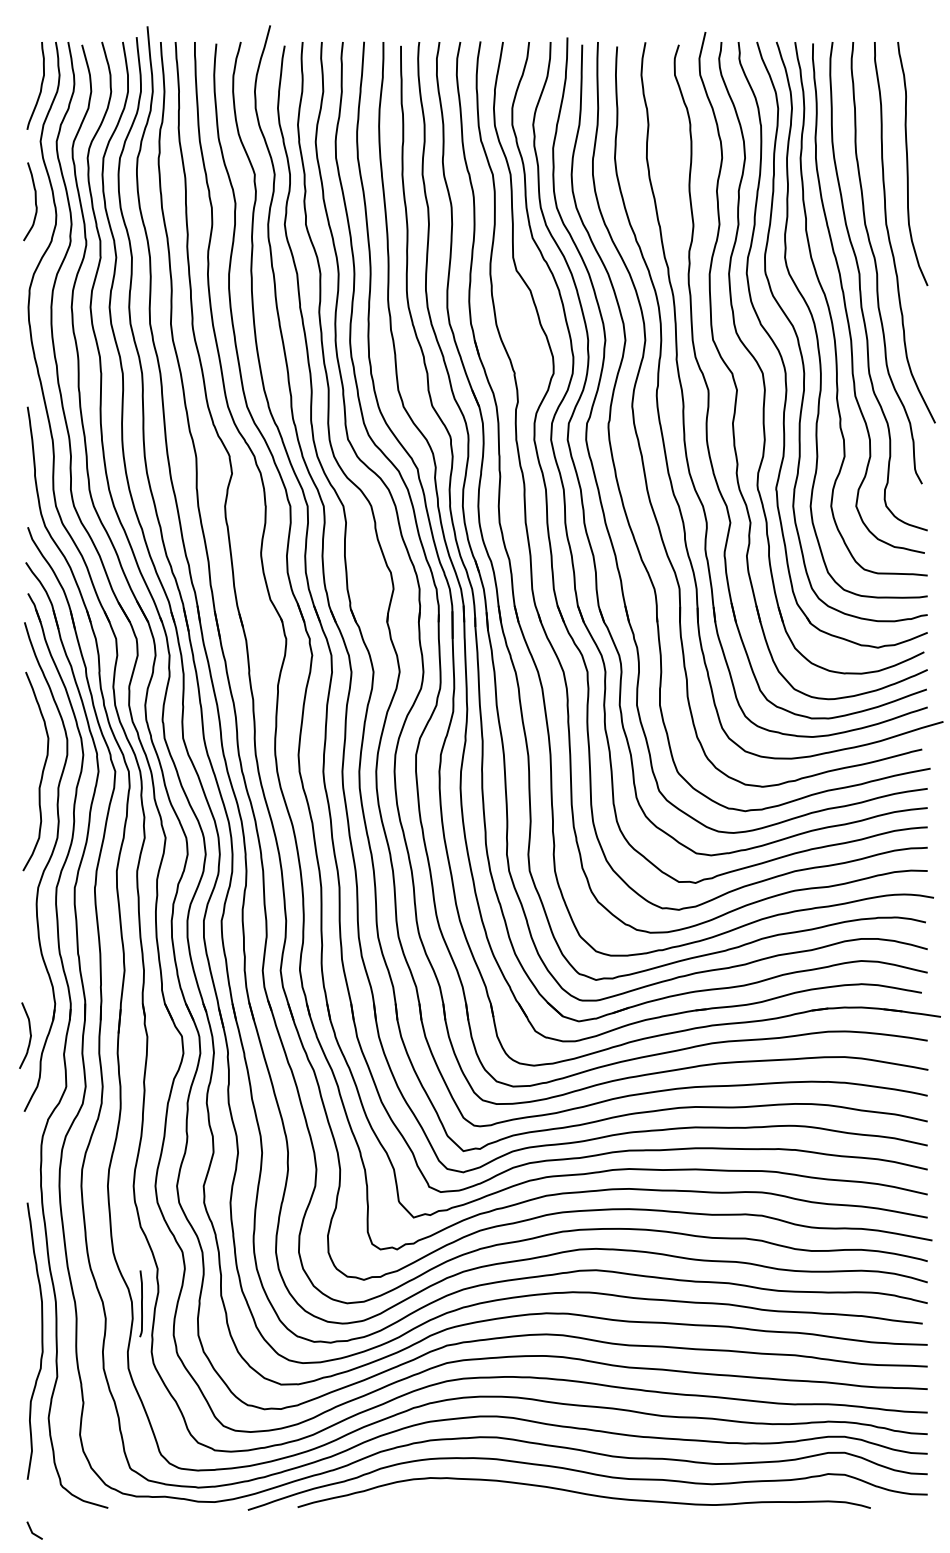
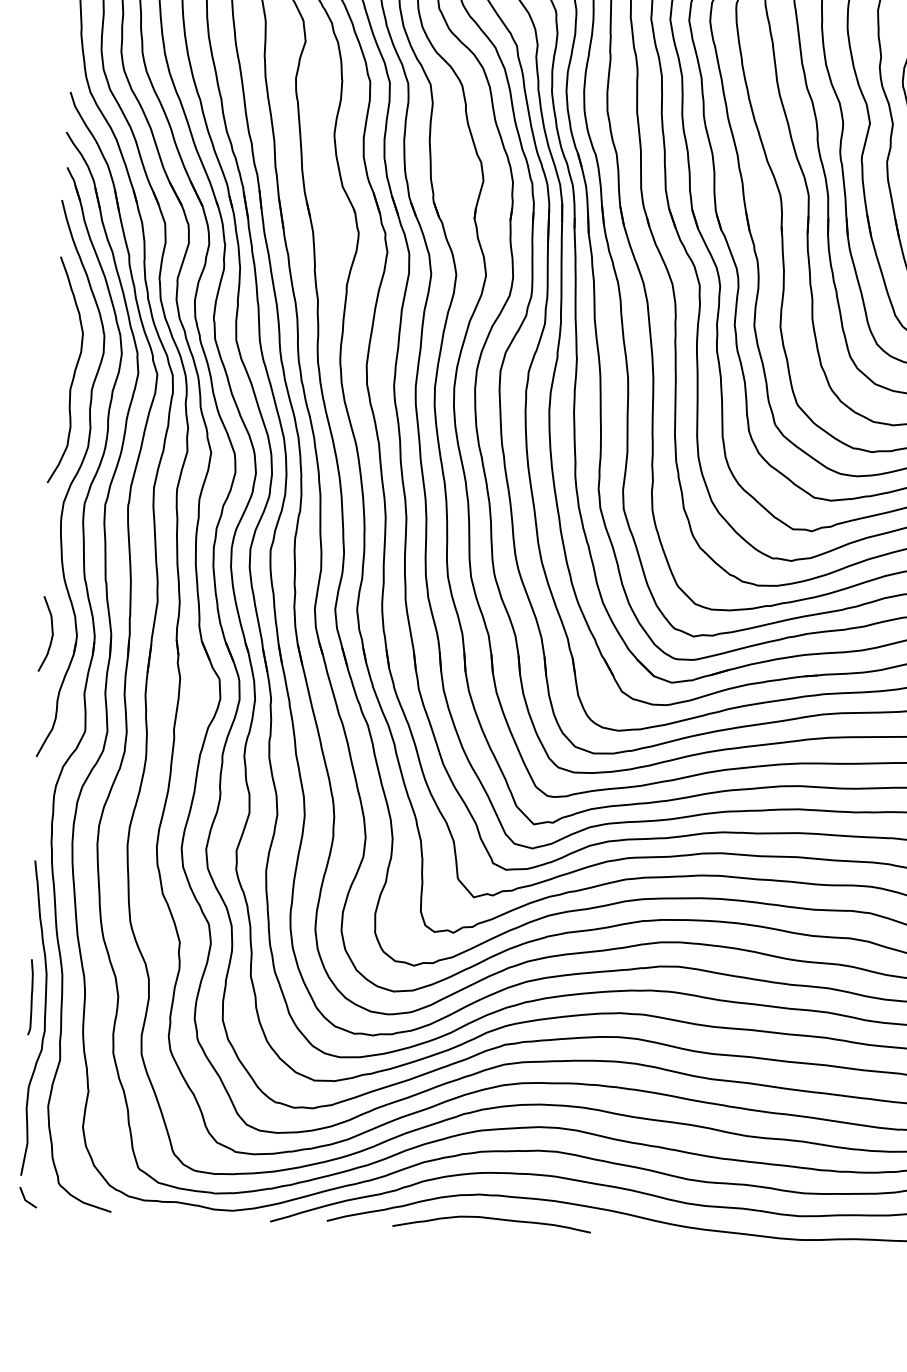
curve: (29, 1034) -> (51, 632), moved
curve: (141, 1303) -> (31, 996), moved
curve: (442, 1499) -> (492, 1219), added
line: (32, 1530) -> (25, 1197), moved

